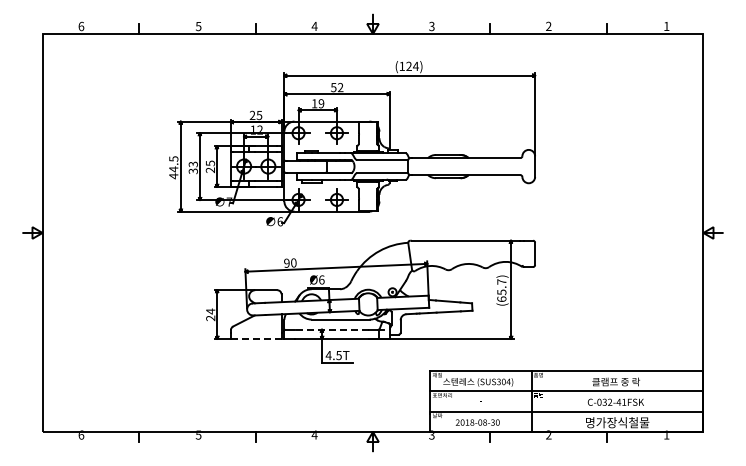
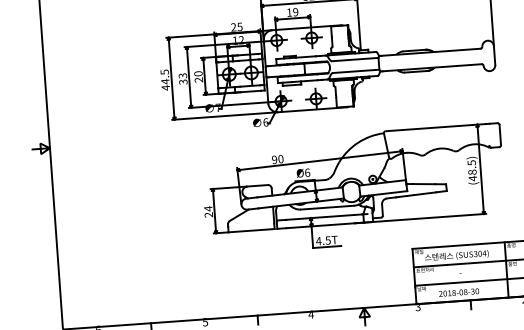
text: (209, 163) -> (197, 73), 25 -> 20
text: (501, 290) -> (472, 170), (65.7) -> (48.5)
line: (331, 329) -> (319, 217), dashed -> solid
line: (256, 338) -> (251, 230), dashed -> solid

